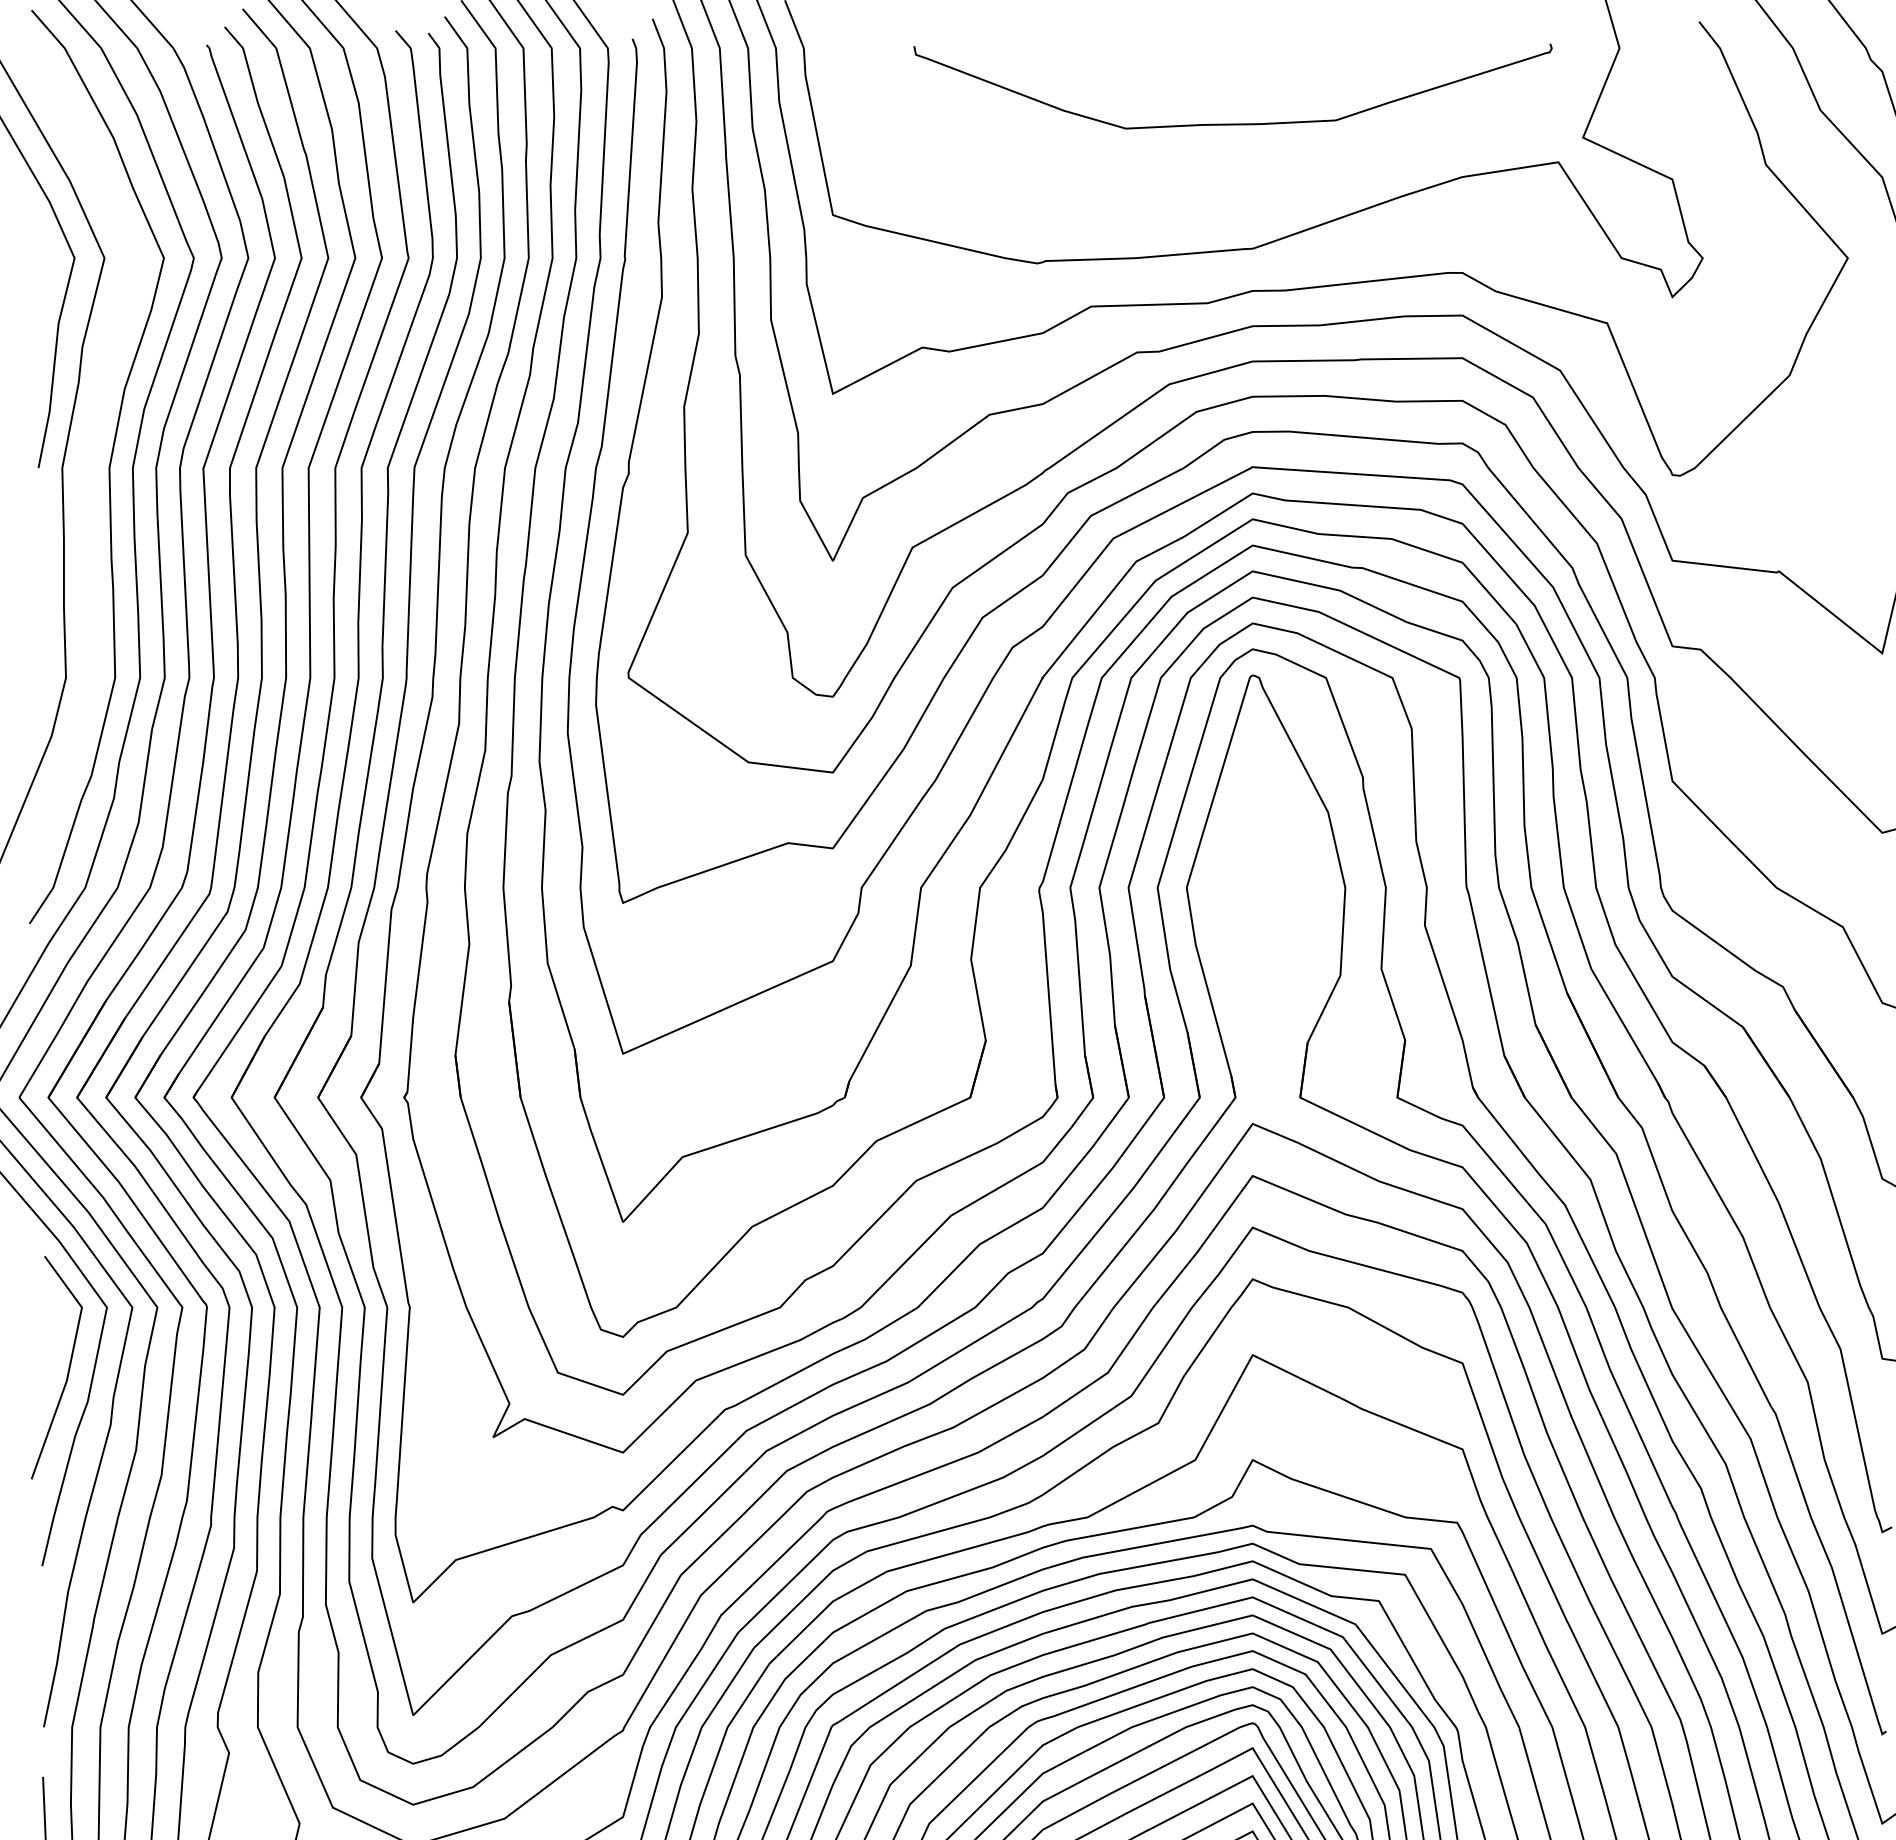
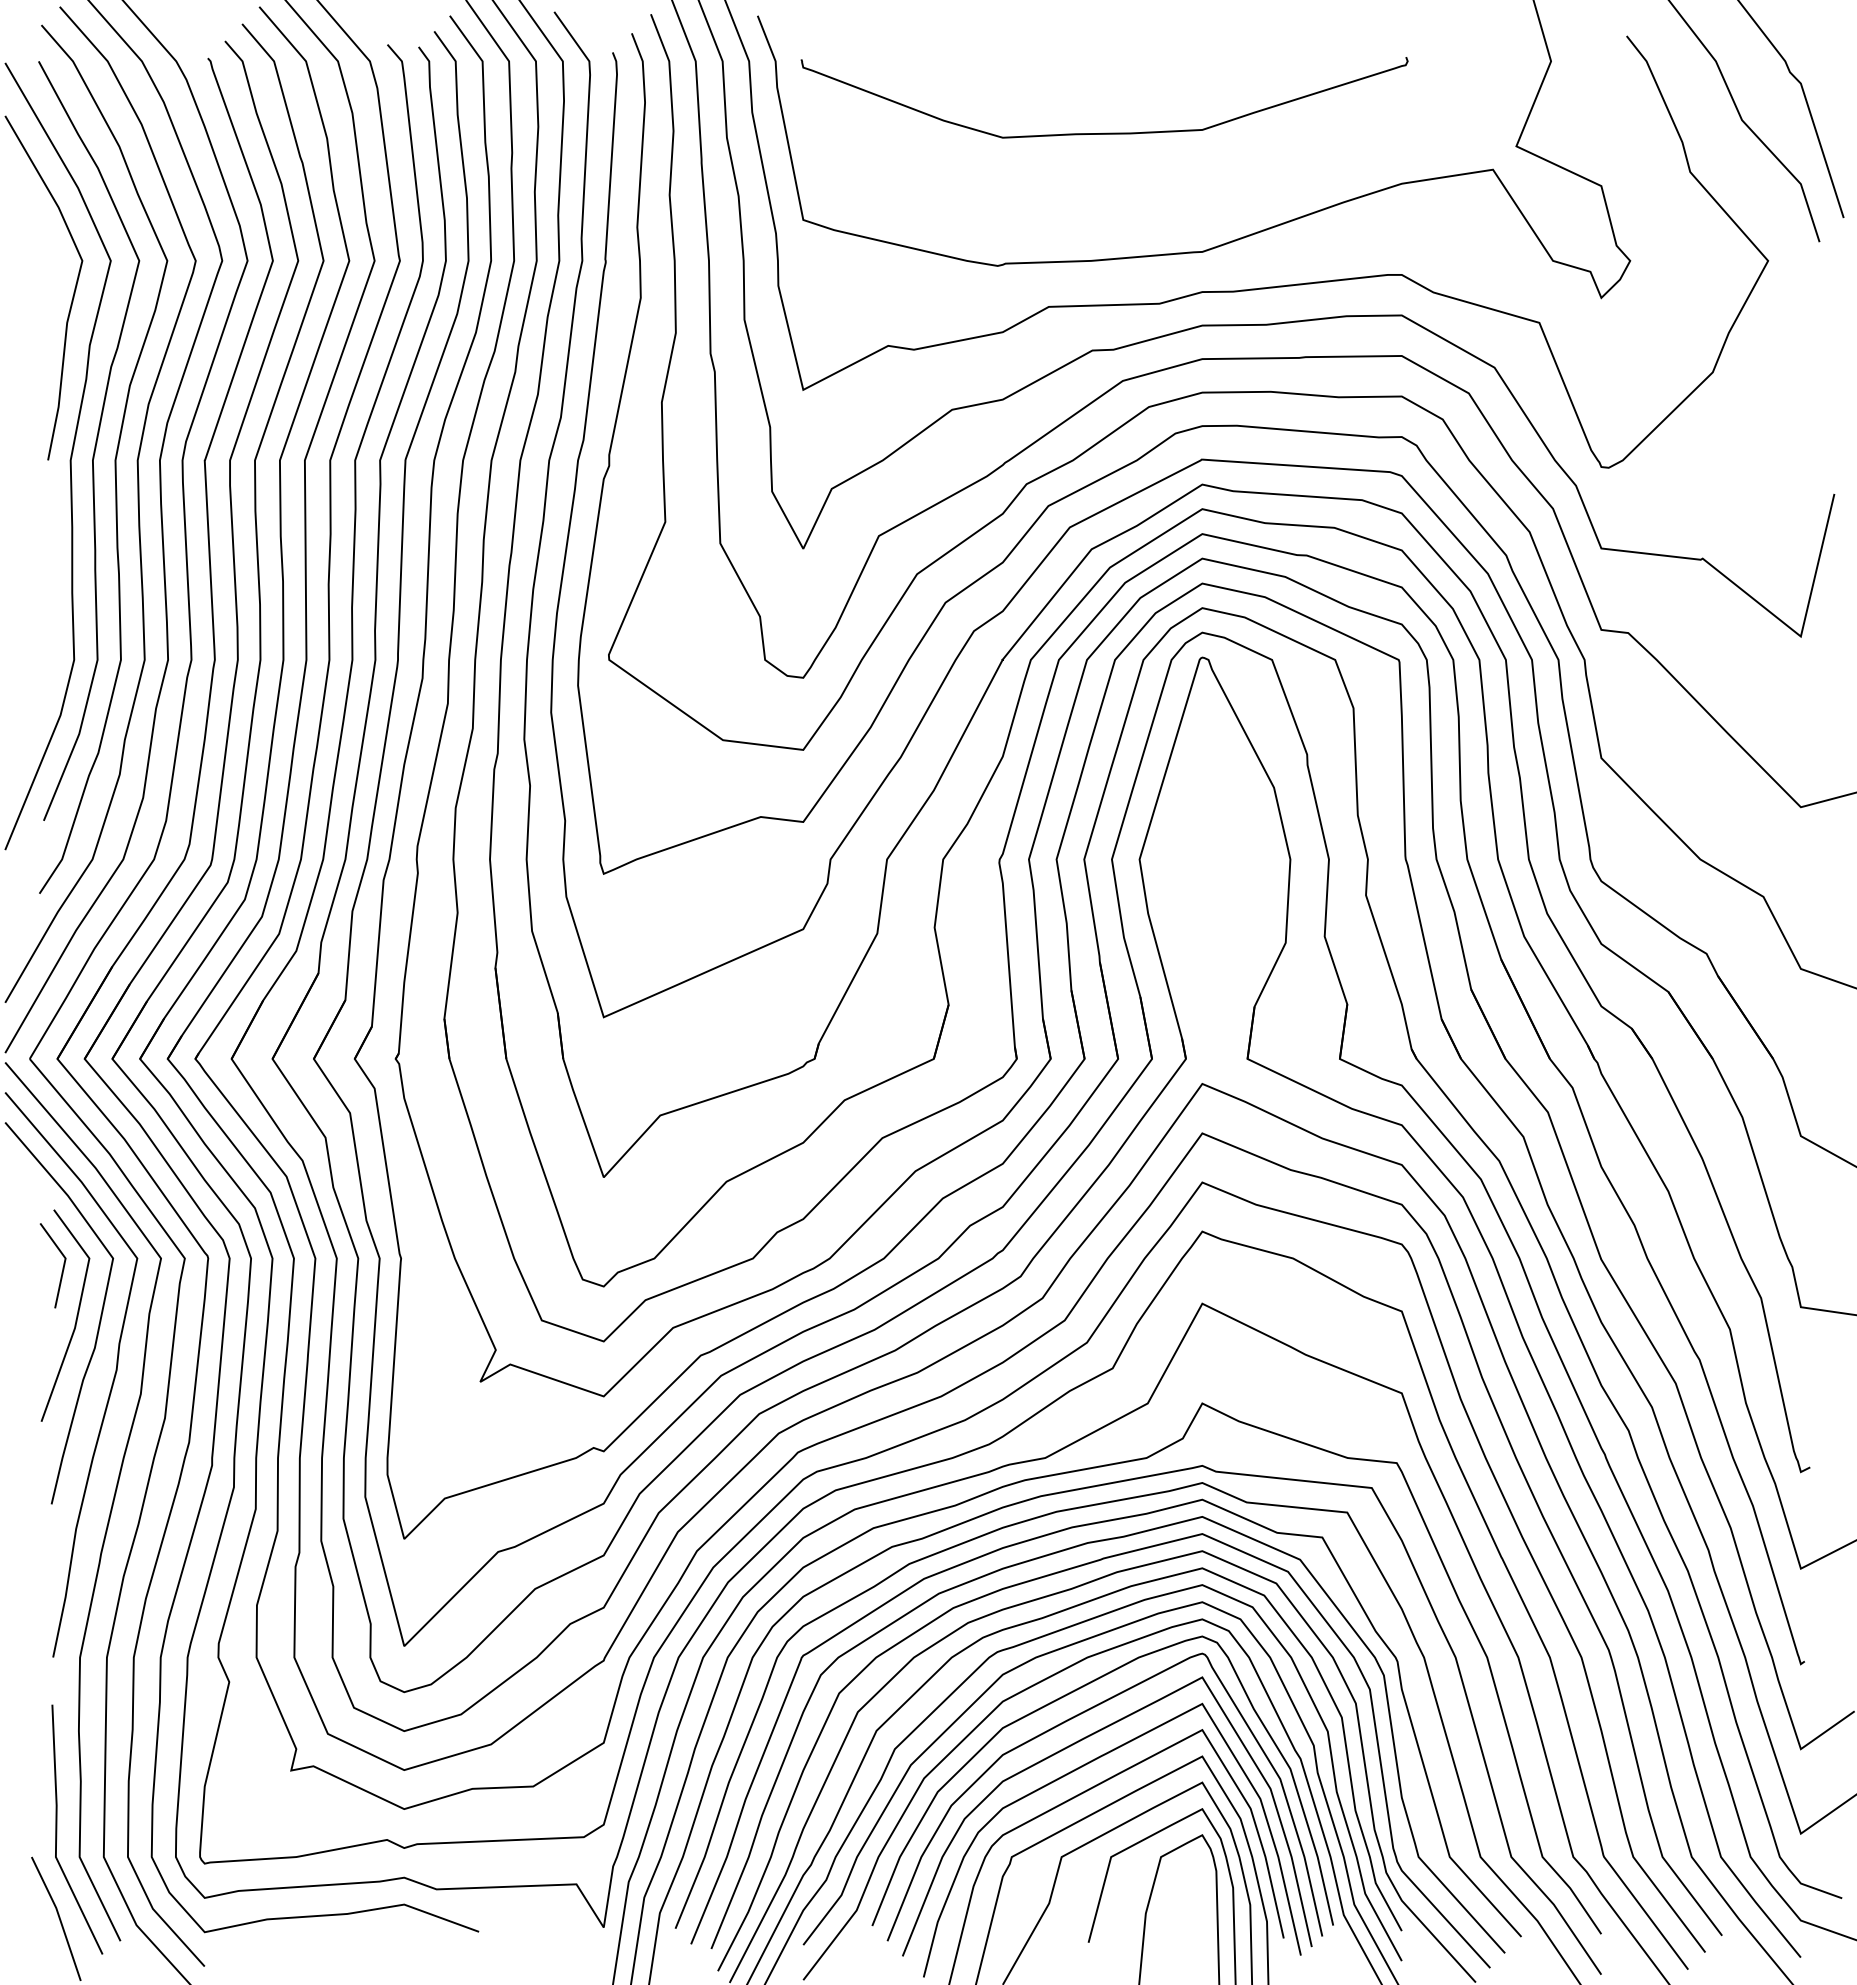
curve: (1232, 123) -> (1104, 132), moved
curve: (88, 447) -> (95, 440), added
line: (53, 1317) -> (62, 1267), added

